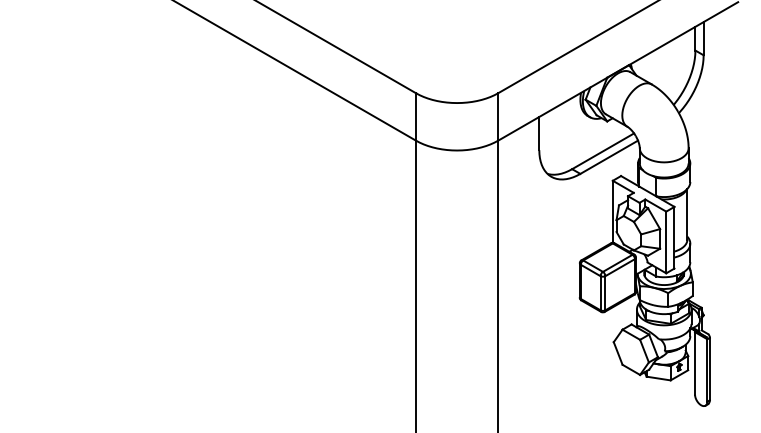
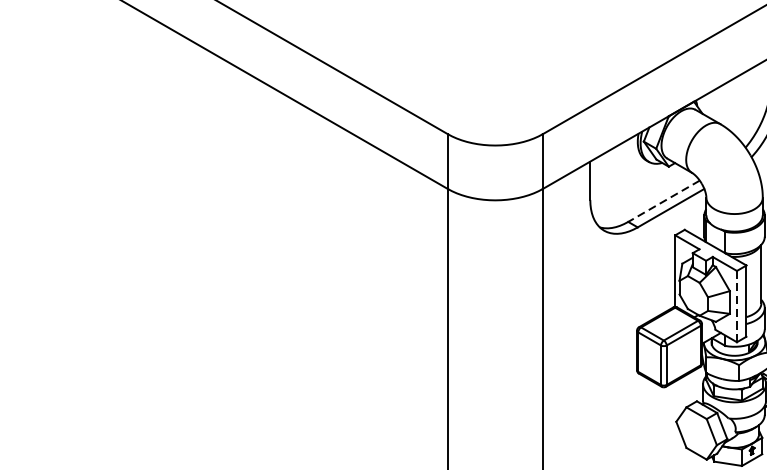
line: (603, 151) -> (664, 201), solid -> dashed
line: (666, 242) -> (737, 306), solid -> dashed

